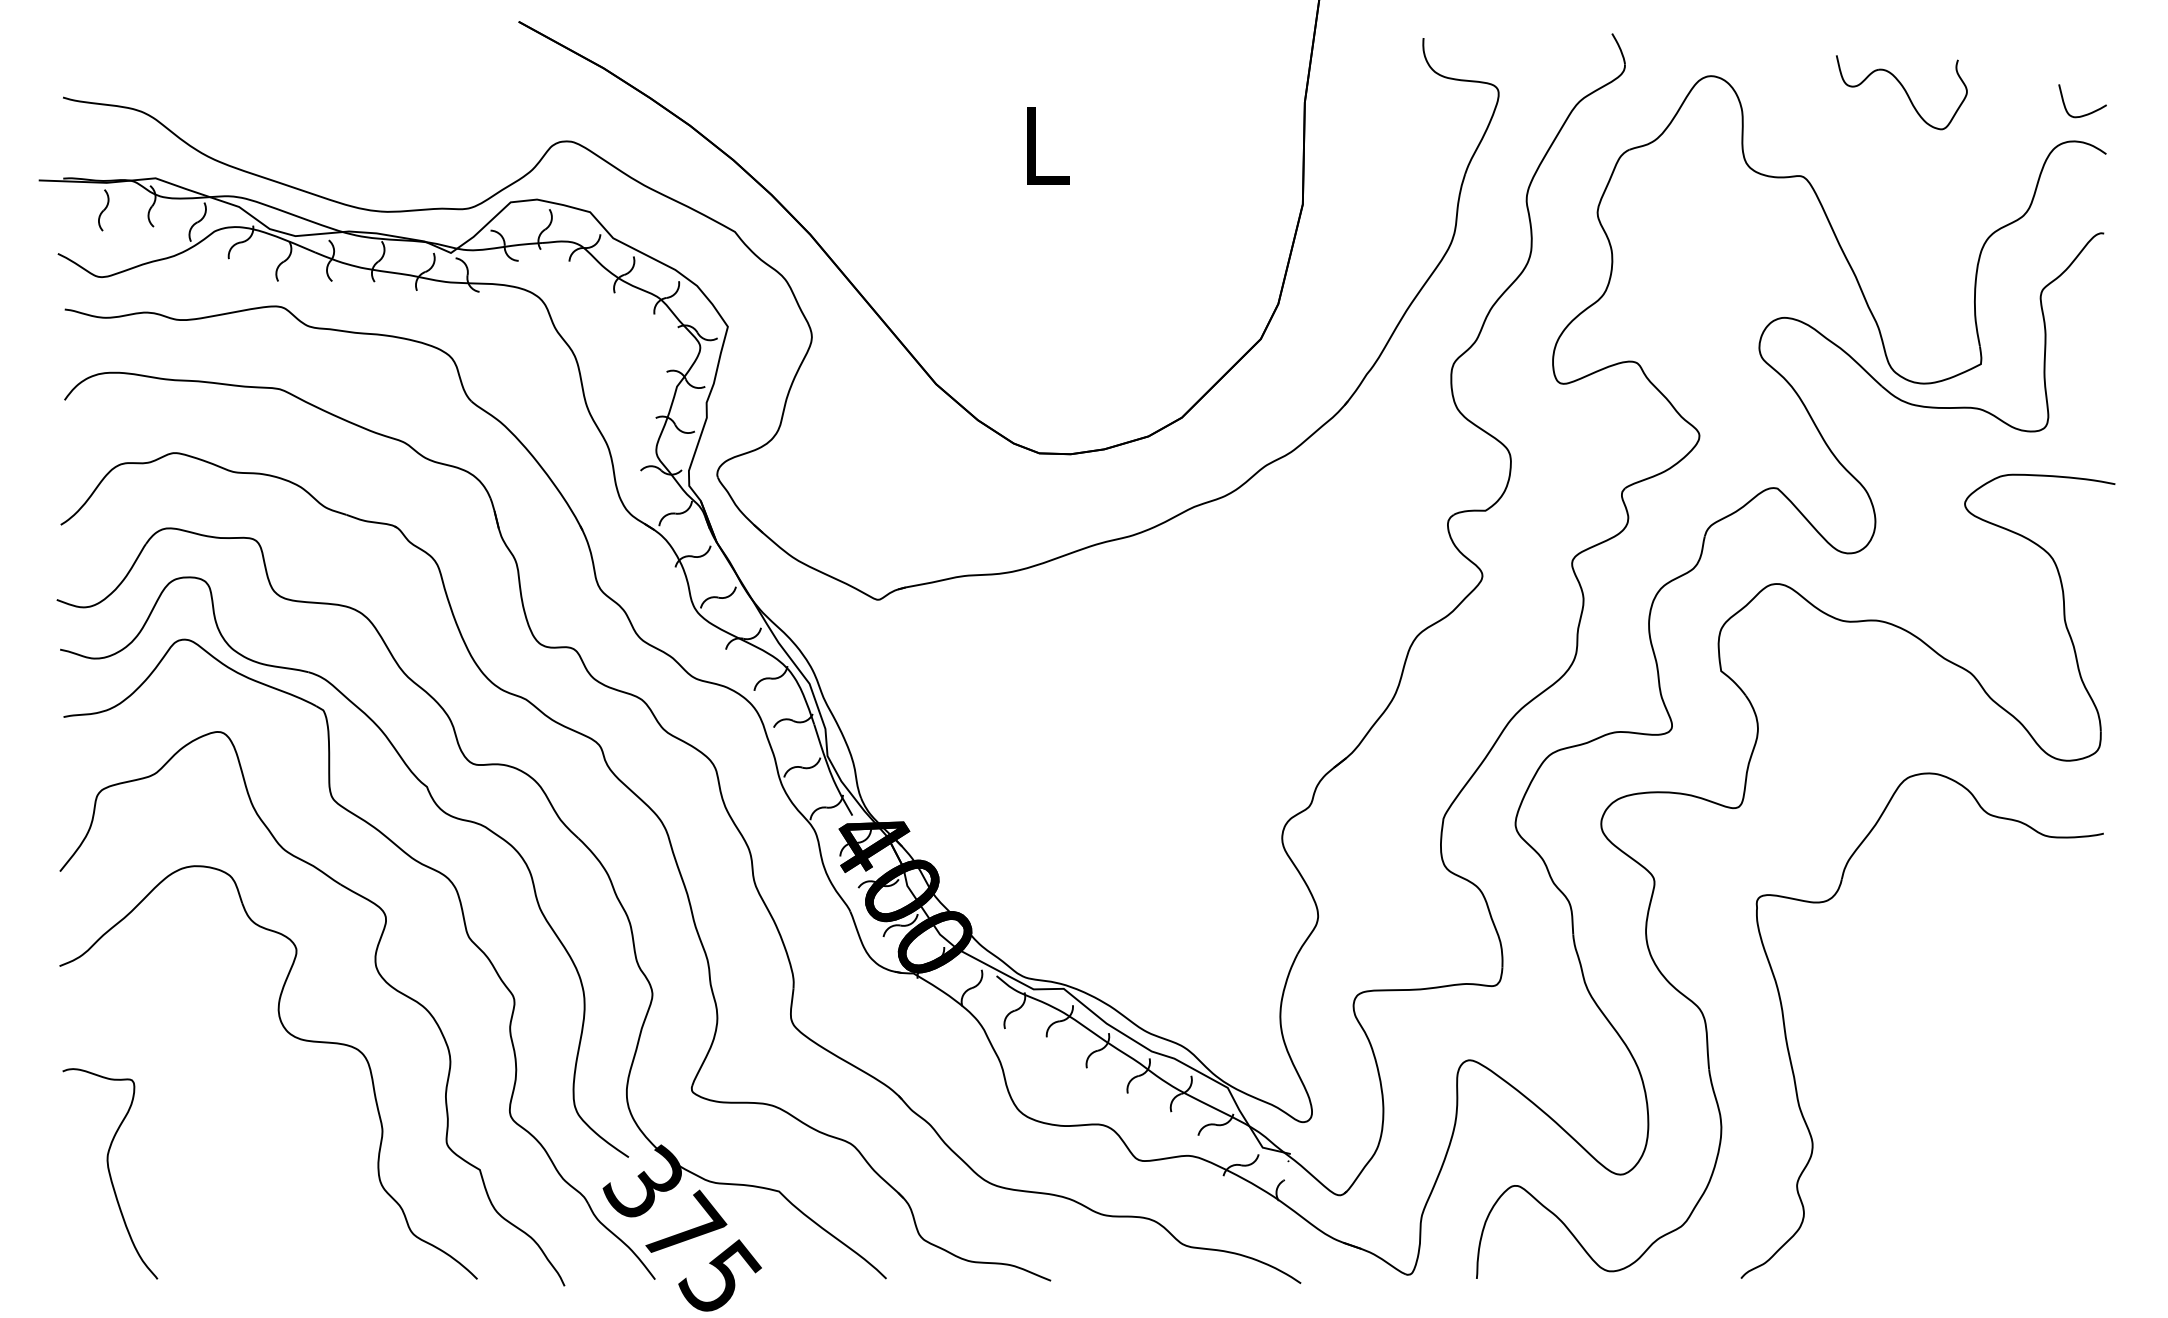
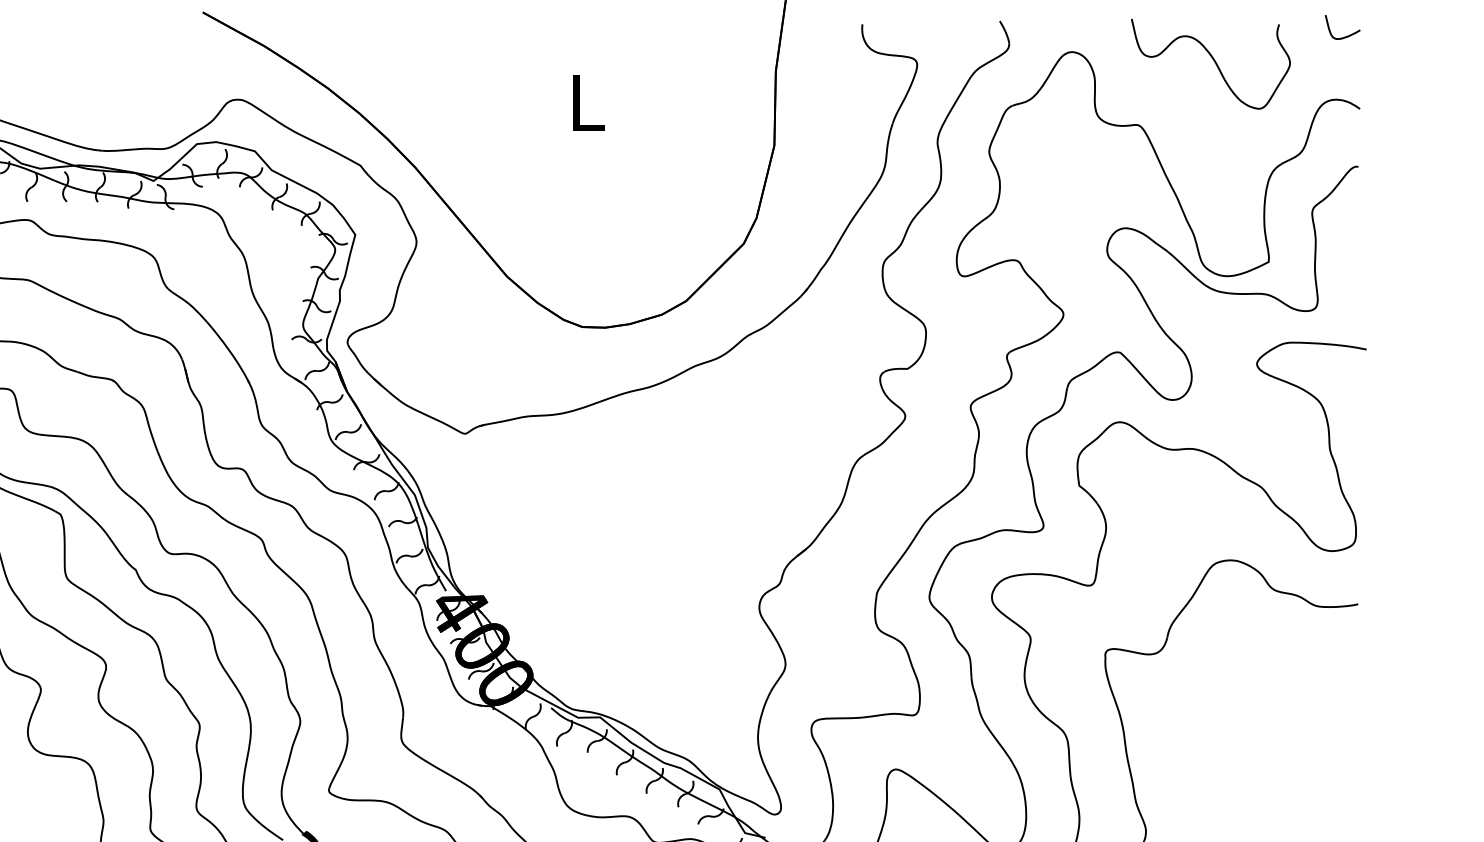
part: (1901, 92) -> (1210, 64), size x1.67
curve: (2087, 113) -> (1346, 36), moved

